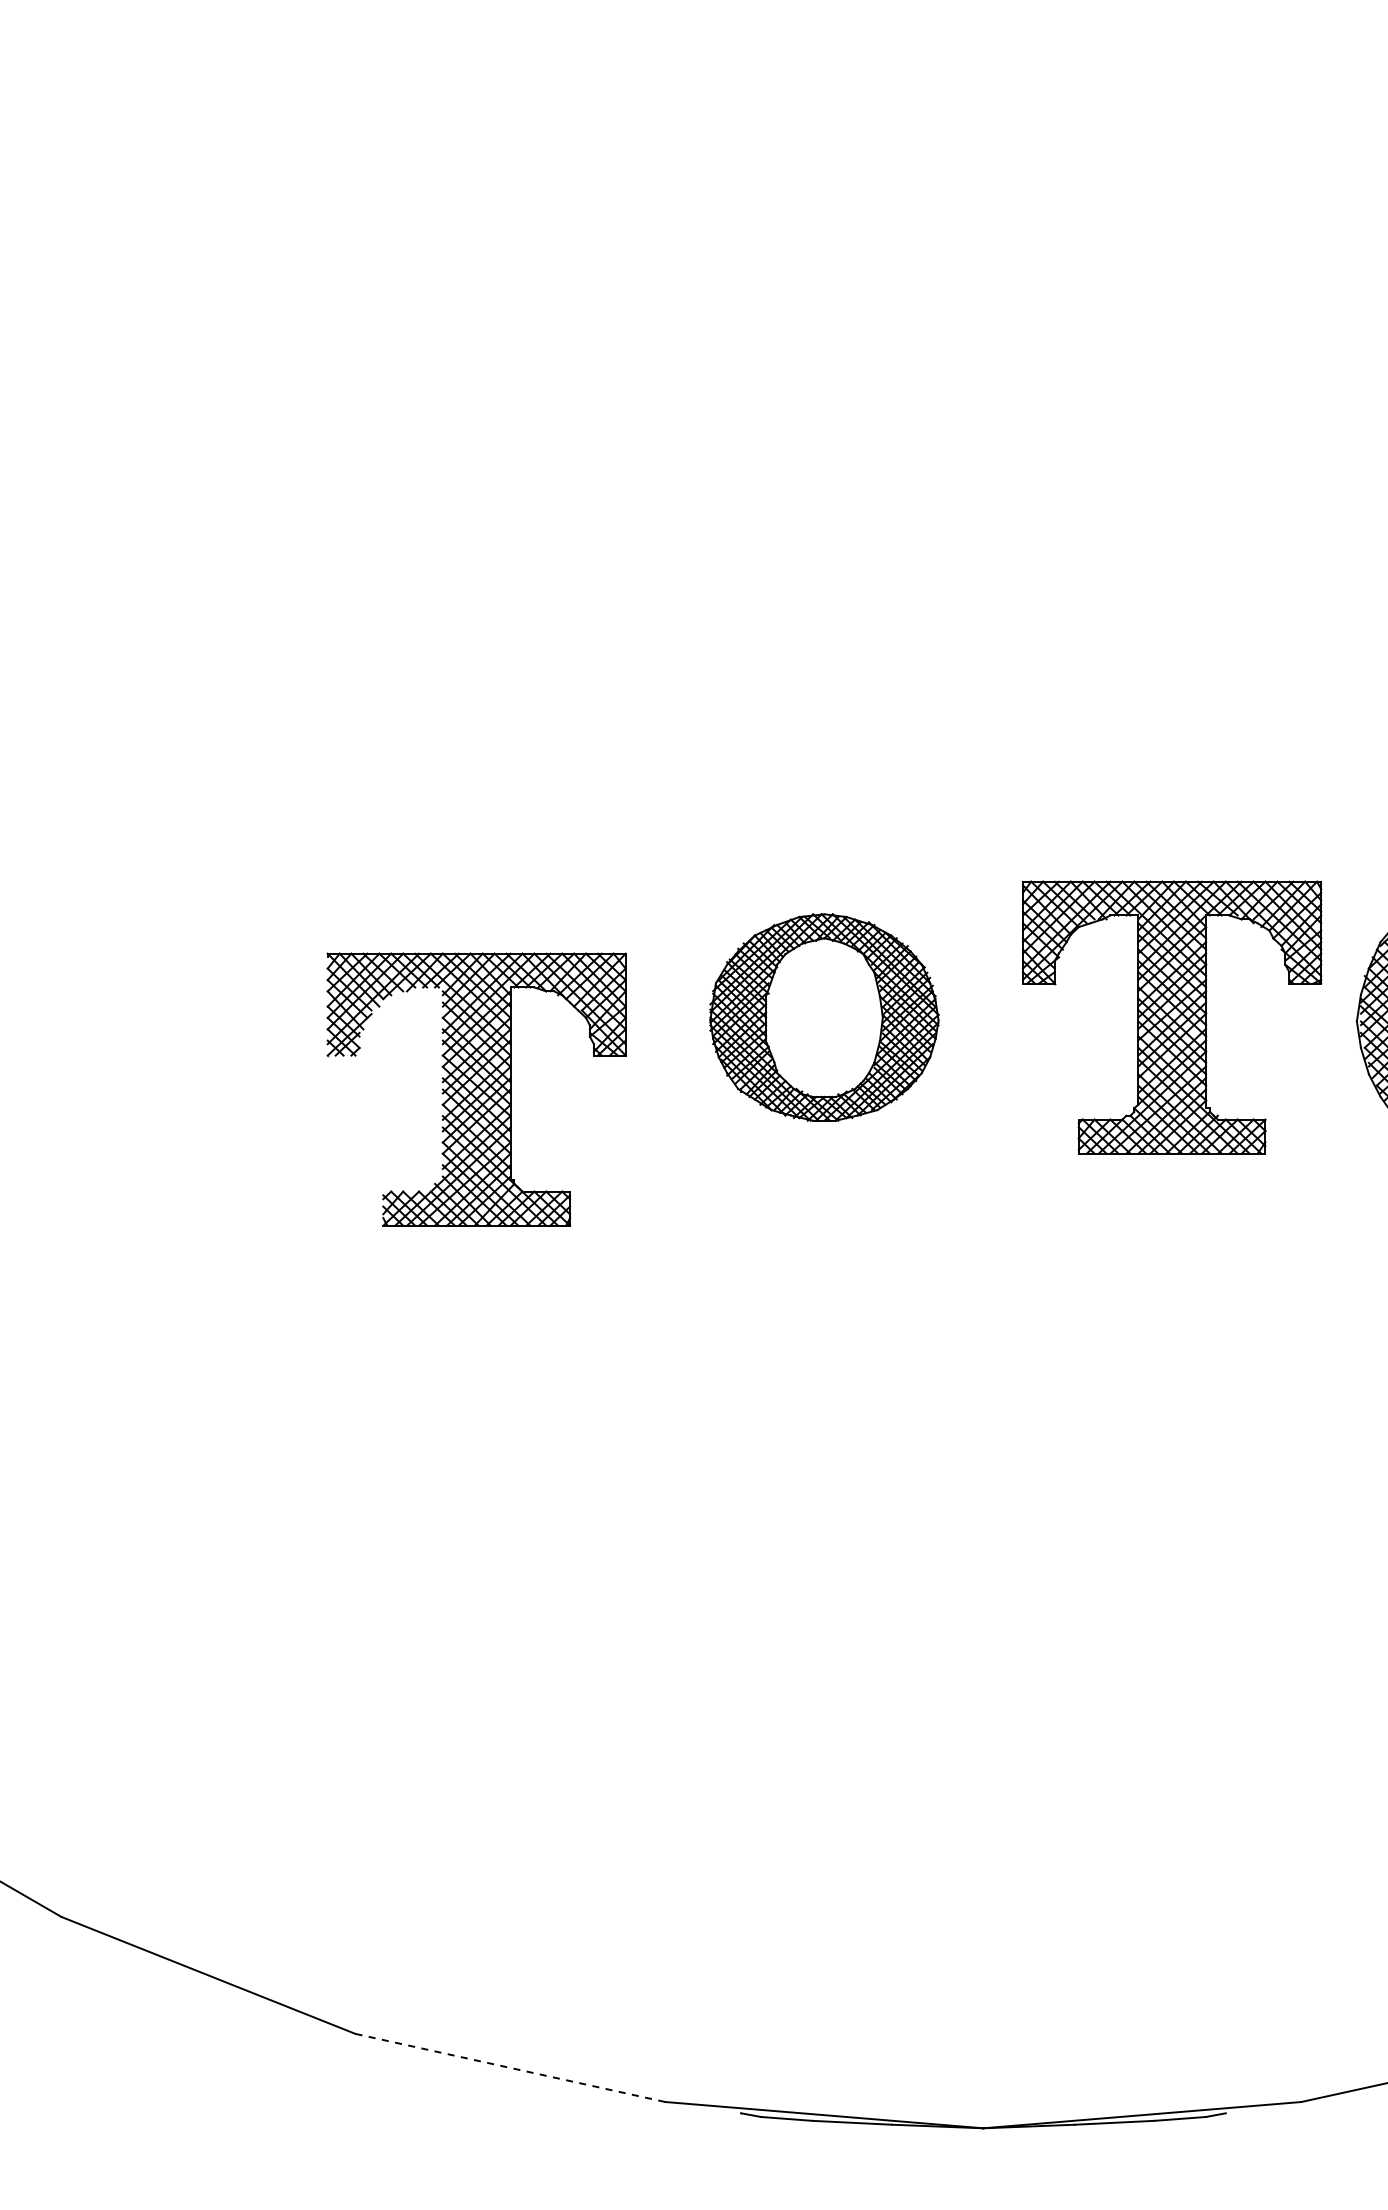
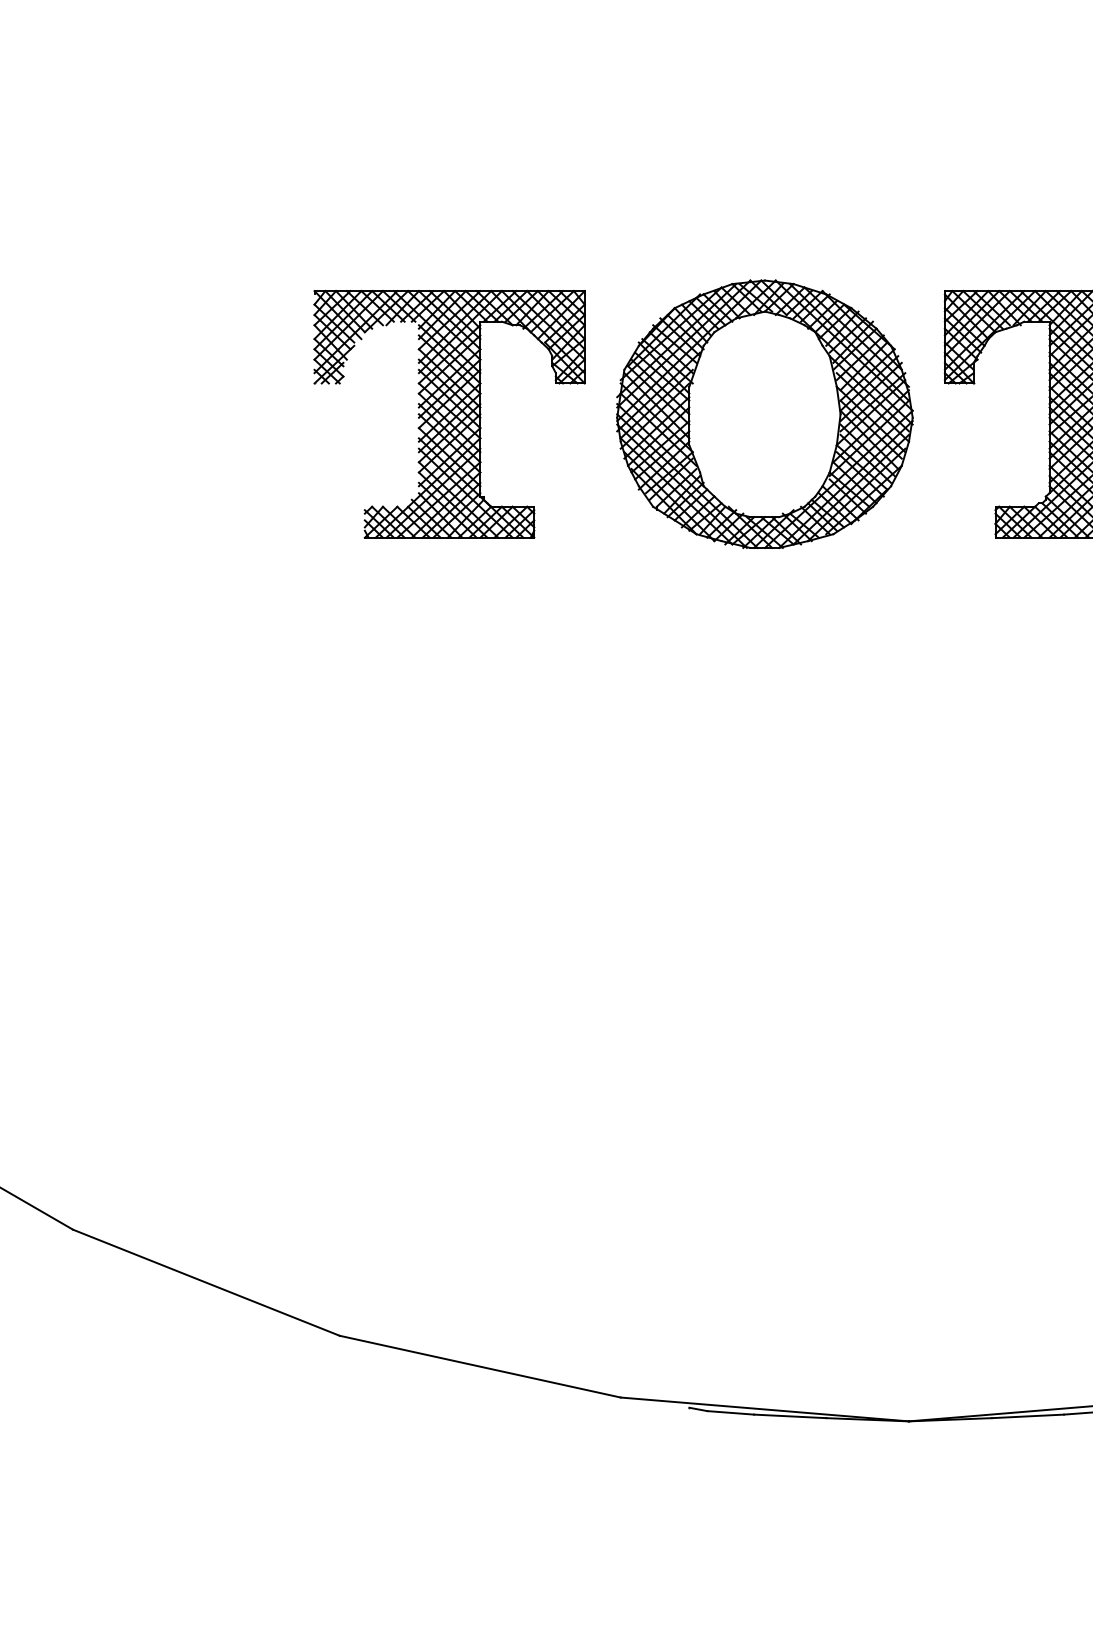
part: (824, 1017) -> (764, 414), size x1.43
part: (476, 1089) -> (449, 414), moved
line: (510, 2067) -> (480, 1366), dashed -> solid

